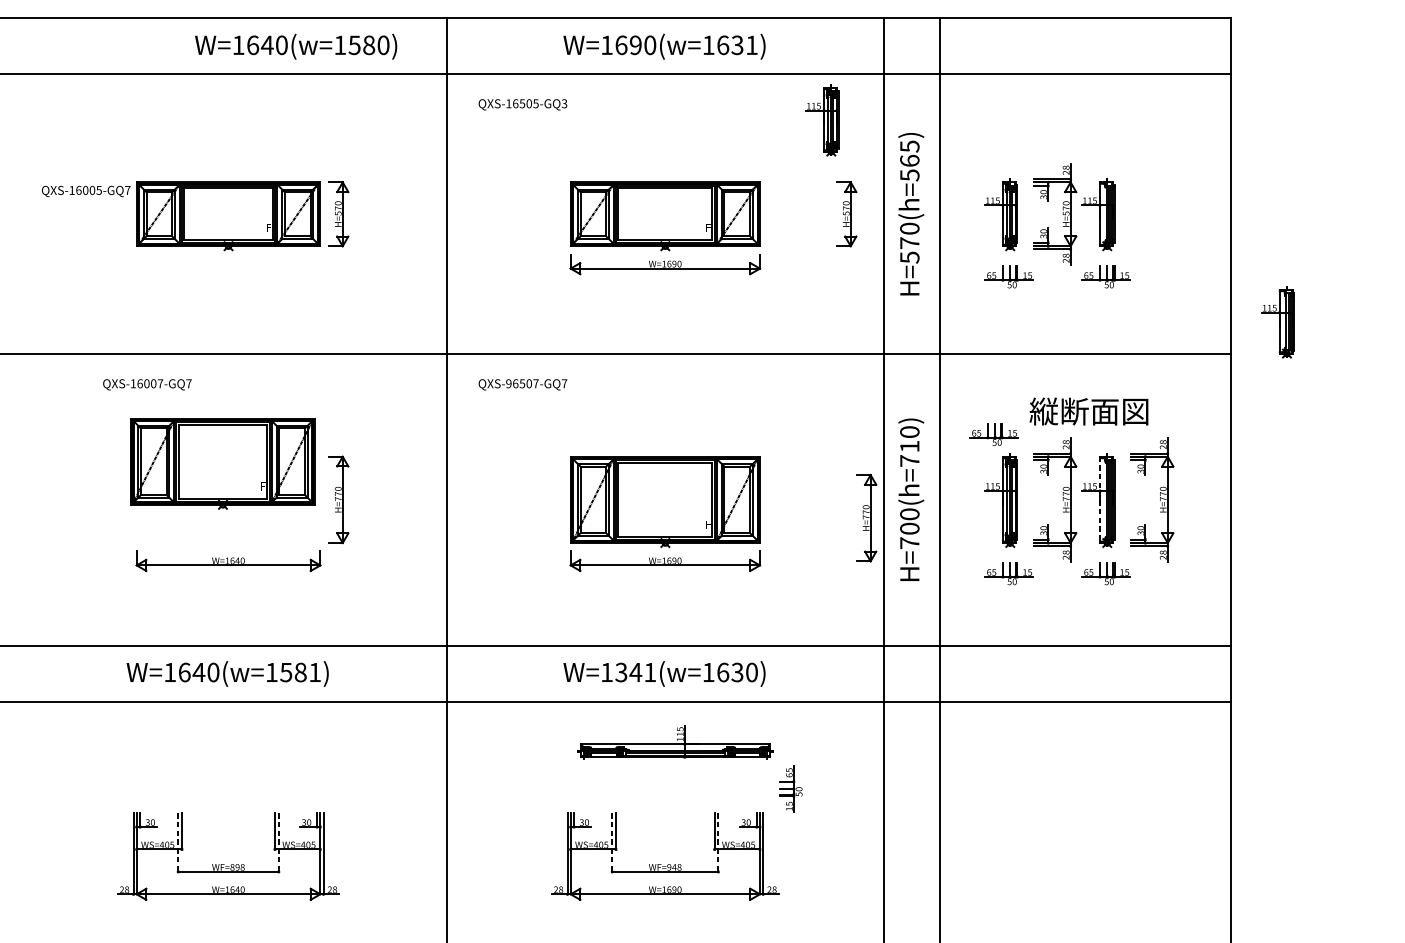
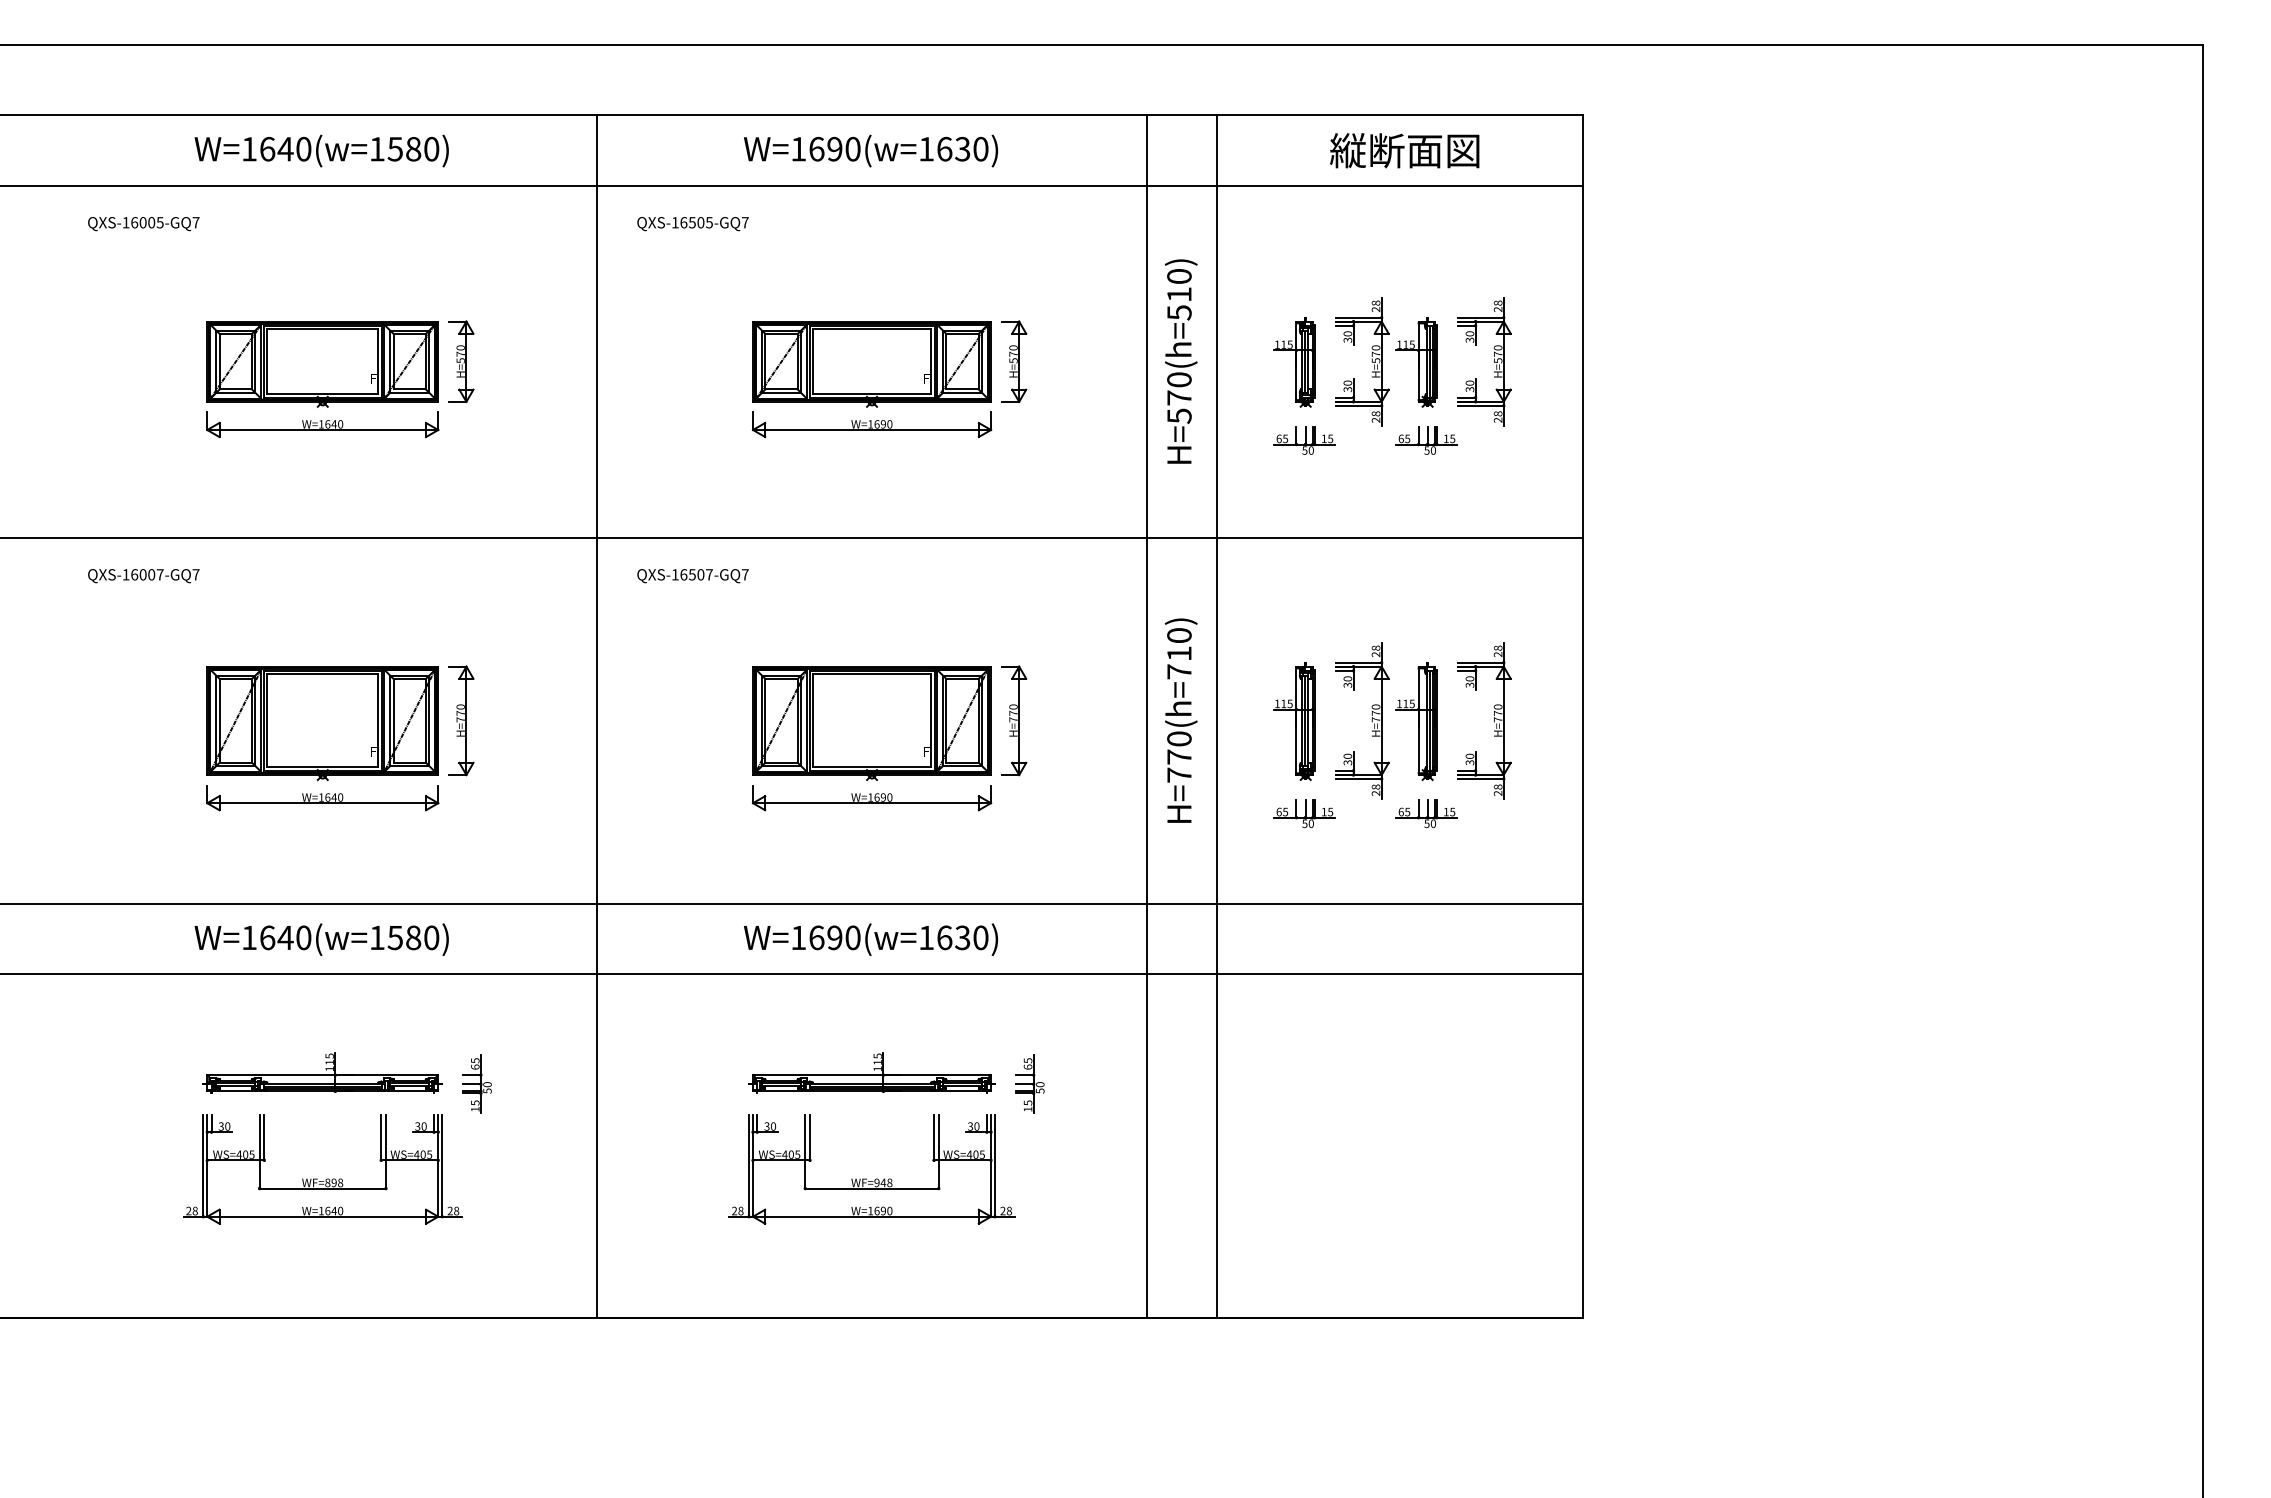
text: (751, 44) -> (980, 148), W=1690(w=1631) -> W=1690(w=1630)
text: (295, 46) -> (321, 150), moved
text: (563, 103) -> (744, 222), QXS-16505-GQ3 -> QXS-16505-GQ7
part: (822, 120) -> (1069, 243), removed
text: (909, 153) -> (1179, 285), H=570(h=565) -> H=570(h=510)
text: (85, 191) -> (143, 224), moved
part: (847, 214) -> (1014, 361), moved
part: (1160, 214) -> (1494, 361), added
part: (228, 264) -> (322, 424), added
part: (1278, 322) -> (1642, 497), removed
text: (508, 383) -> (674, 574), QXS-96507-GQ7 -> QXS-16507-GQ7
text: (147, 385) -> (143, 576), moved
text: (1088, 411) -> (1404, 150), moved
part: (994, 434) -> (1285, 638), removed
part: (222, 463) -> (322, 723), moved
line: (1099, 499) -> (1418, 720), dashed -> solid
part: (866, 517) -> (1014, 720), moved
text: (909, 528) -> (1179, 756), H=700(h=710) -> H=770(h=710)
text: (314, 672) -> (431, 937), W=1640(w=1581) -> W=1640(w=1580)
text: (635, 672) -> (834, 937), W=1341(w=1630) -> W=1690(w=1630)
part: (675, 742) -> (871, 1072), moved
part: (228, 779) -> (322, 1072), added
part: (350, 788) -> (476, 1083), added
line: (178, 842) -> (259, 1151), dashed -> solid
line: (279, 842) -> (386, 1151), dashed -> solid
line: (612, 842) -> (805, 1151), dashed -> solid
line: (718, 842) -> (938, 1151), dashed -> solid

